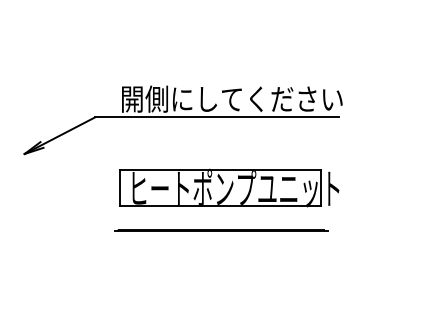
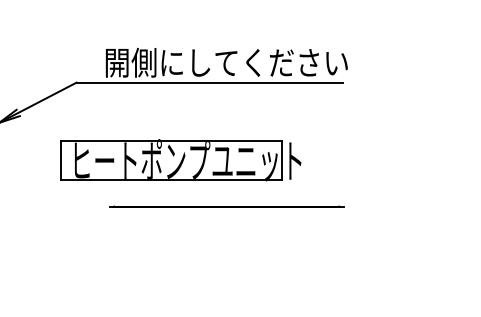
part: (229, 187) -> (180, 159), moved
line: (221, 230) -> (227, 206), moved

